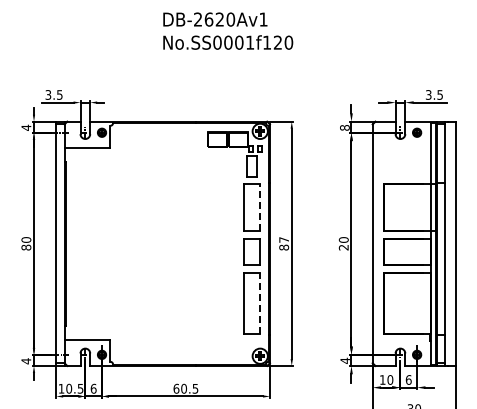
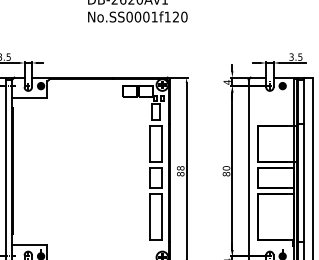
text: (344, 127) -> (227, 82), 8 -> 4
line: (260, 207) -> (162, 143), dashed -> solid
text: (284, 239) -> (181, 167), 87 -> 88
text: (343, 247) -> (226, 174), 20 -> 80
line: (260, 303) -> (162, 217), dashed -> solid

